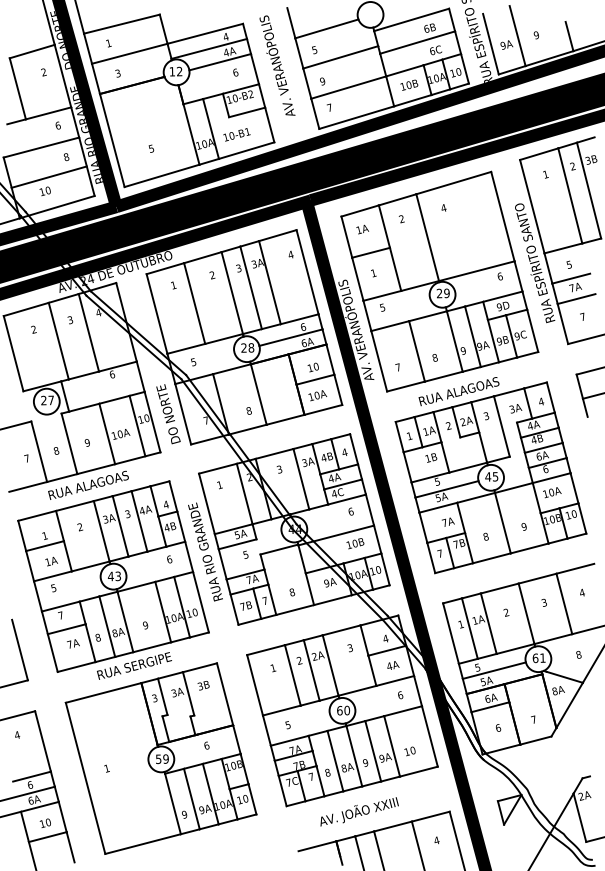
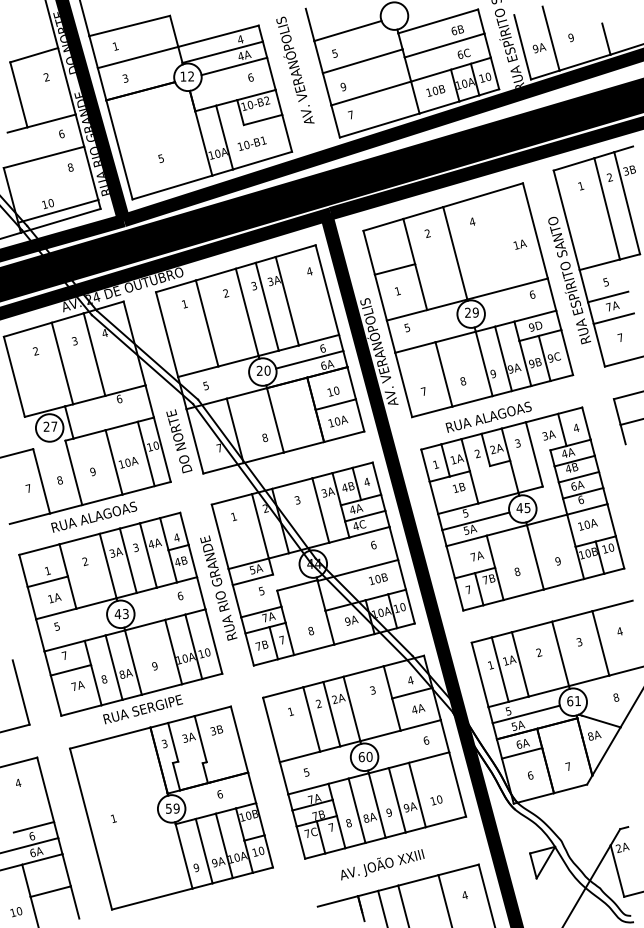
line: (48, 176) -> (57, 210), moved
text: (362, 229) -> (520, 244), moved
text: (251, 347) -> (267, 370), 28 -> 20
text: (44, 822) -> (15, 911), moved

